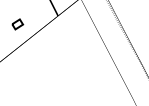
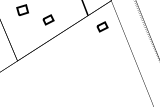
part: (74, 25) -> (102, 26), added

